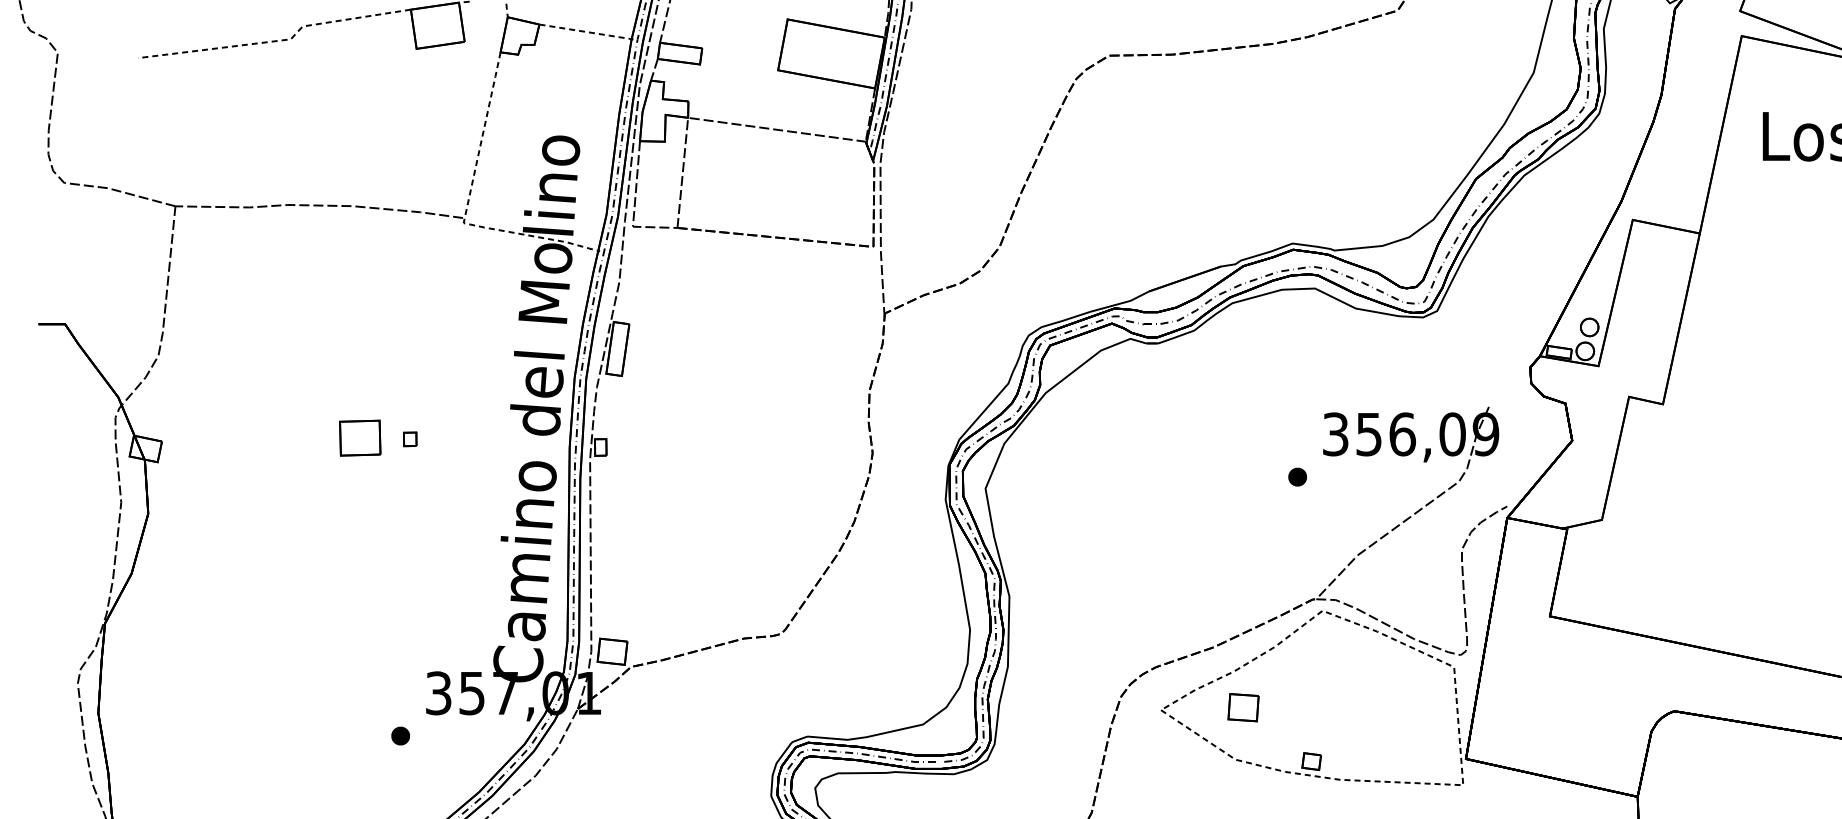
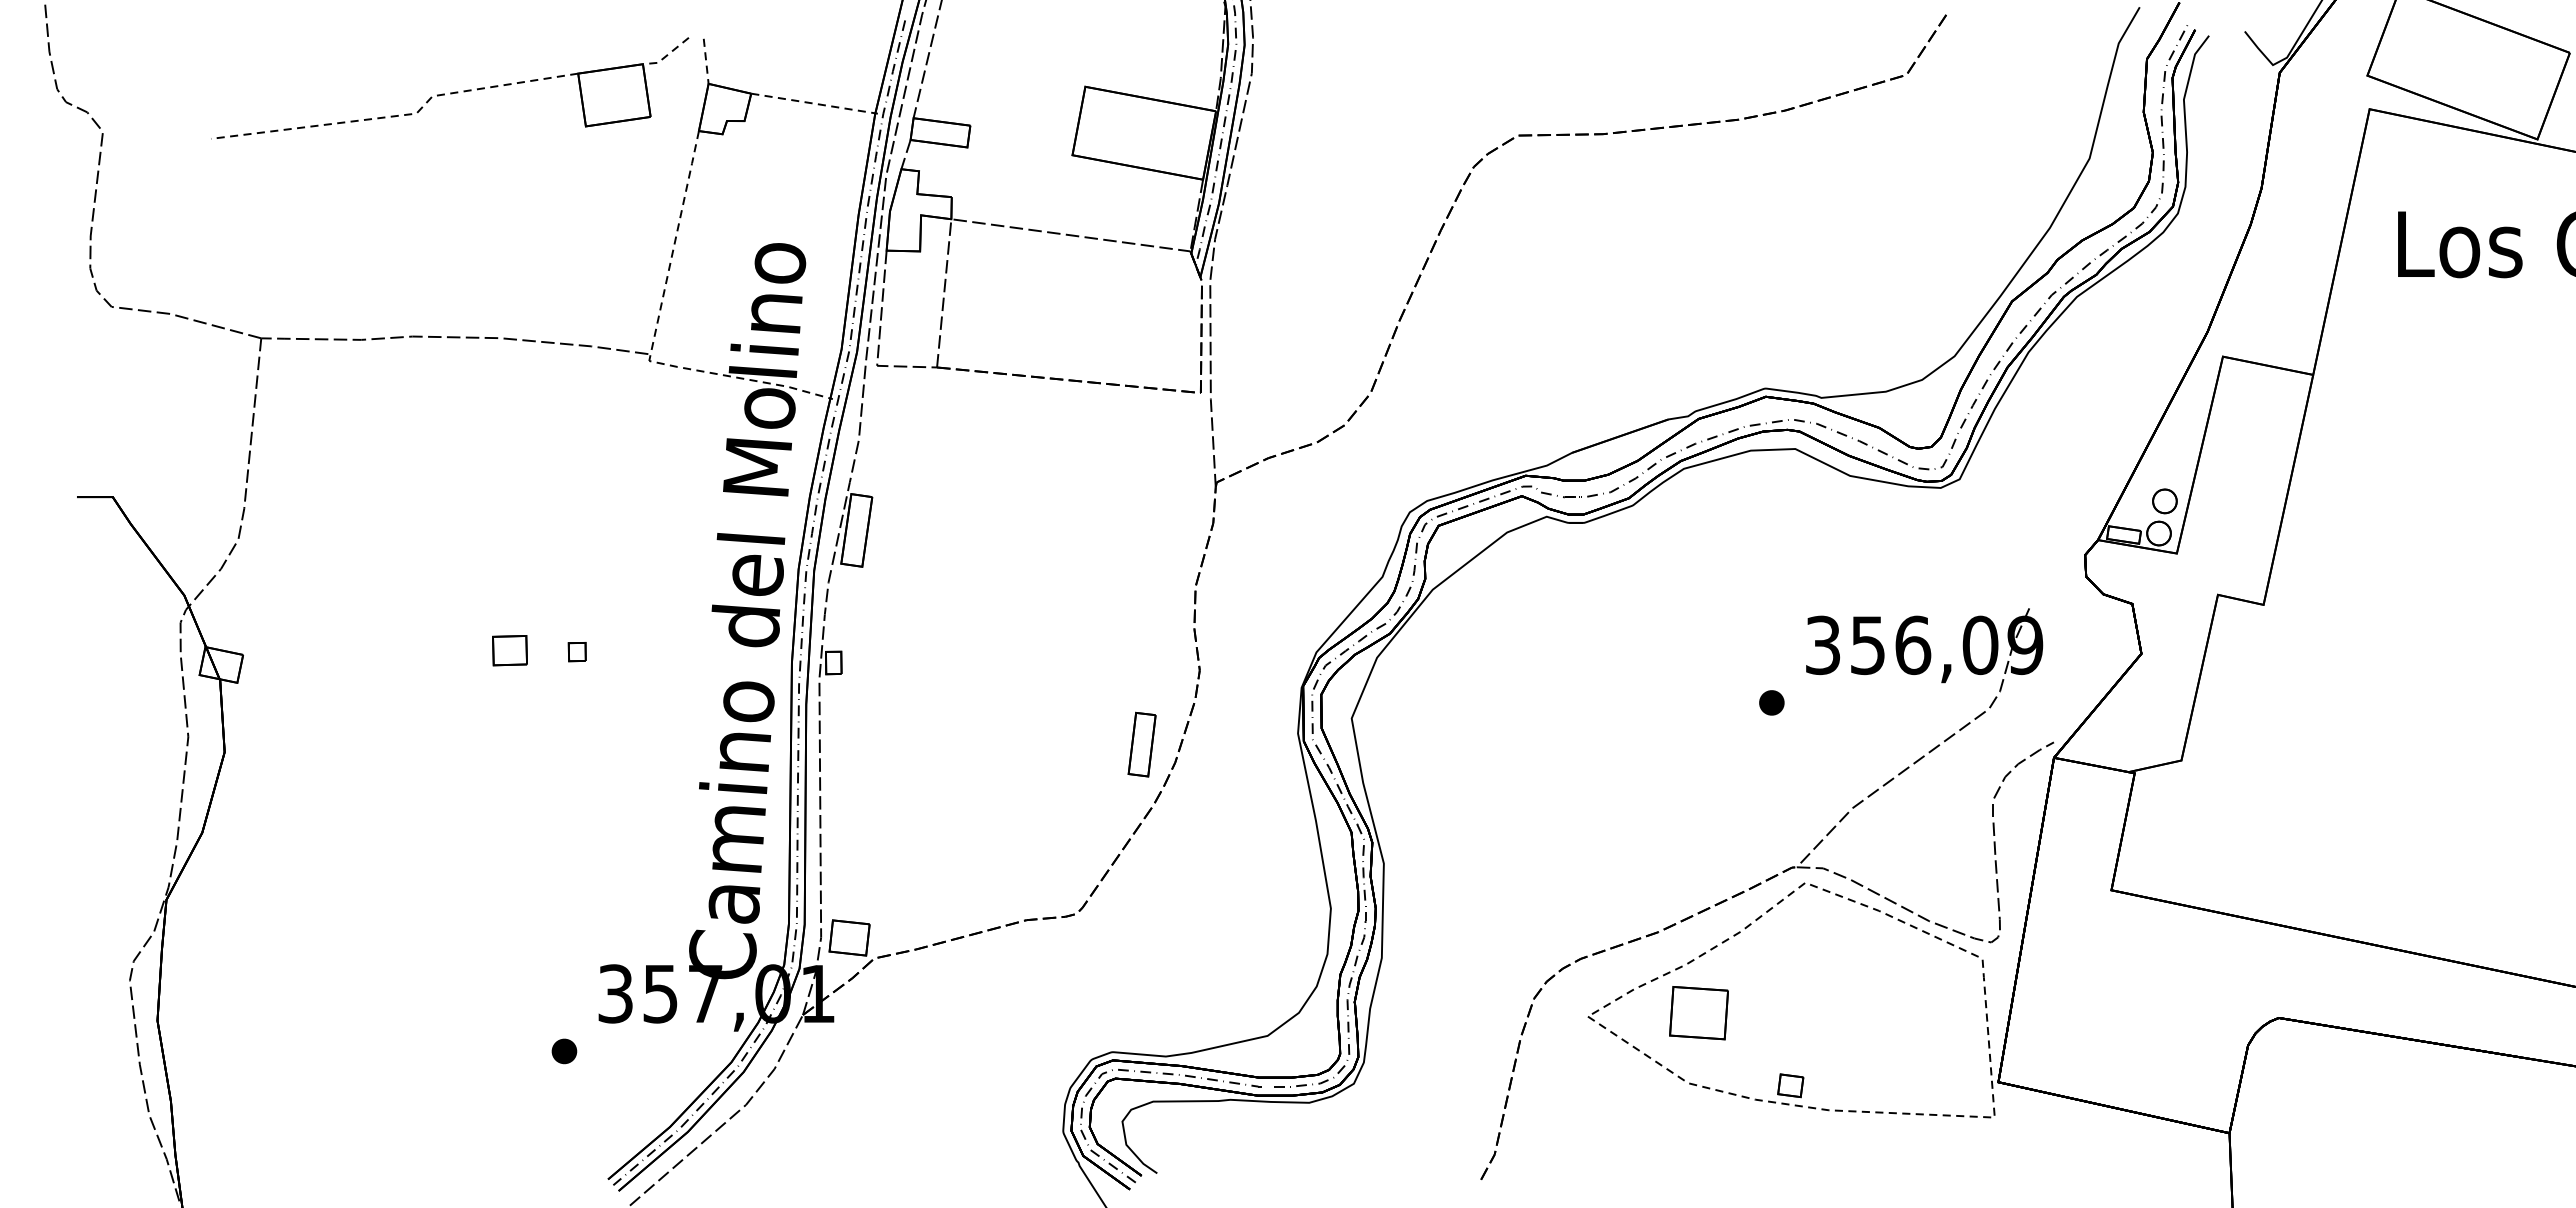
part: (359, 438) -> (509, 650), size x0.62
part: (829, 508) -> (1141, 744), added
part: (1243, 707) -> (1698, 1013), size x1.43

